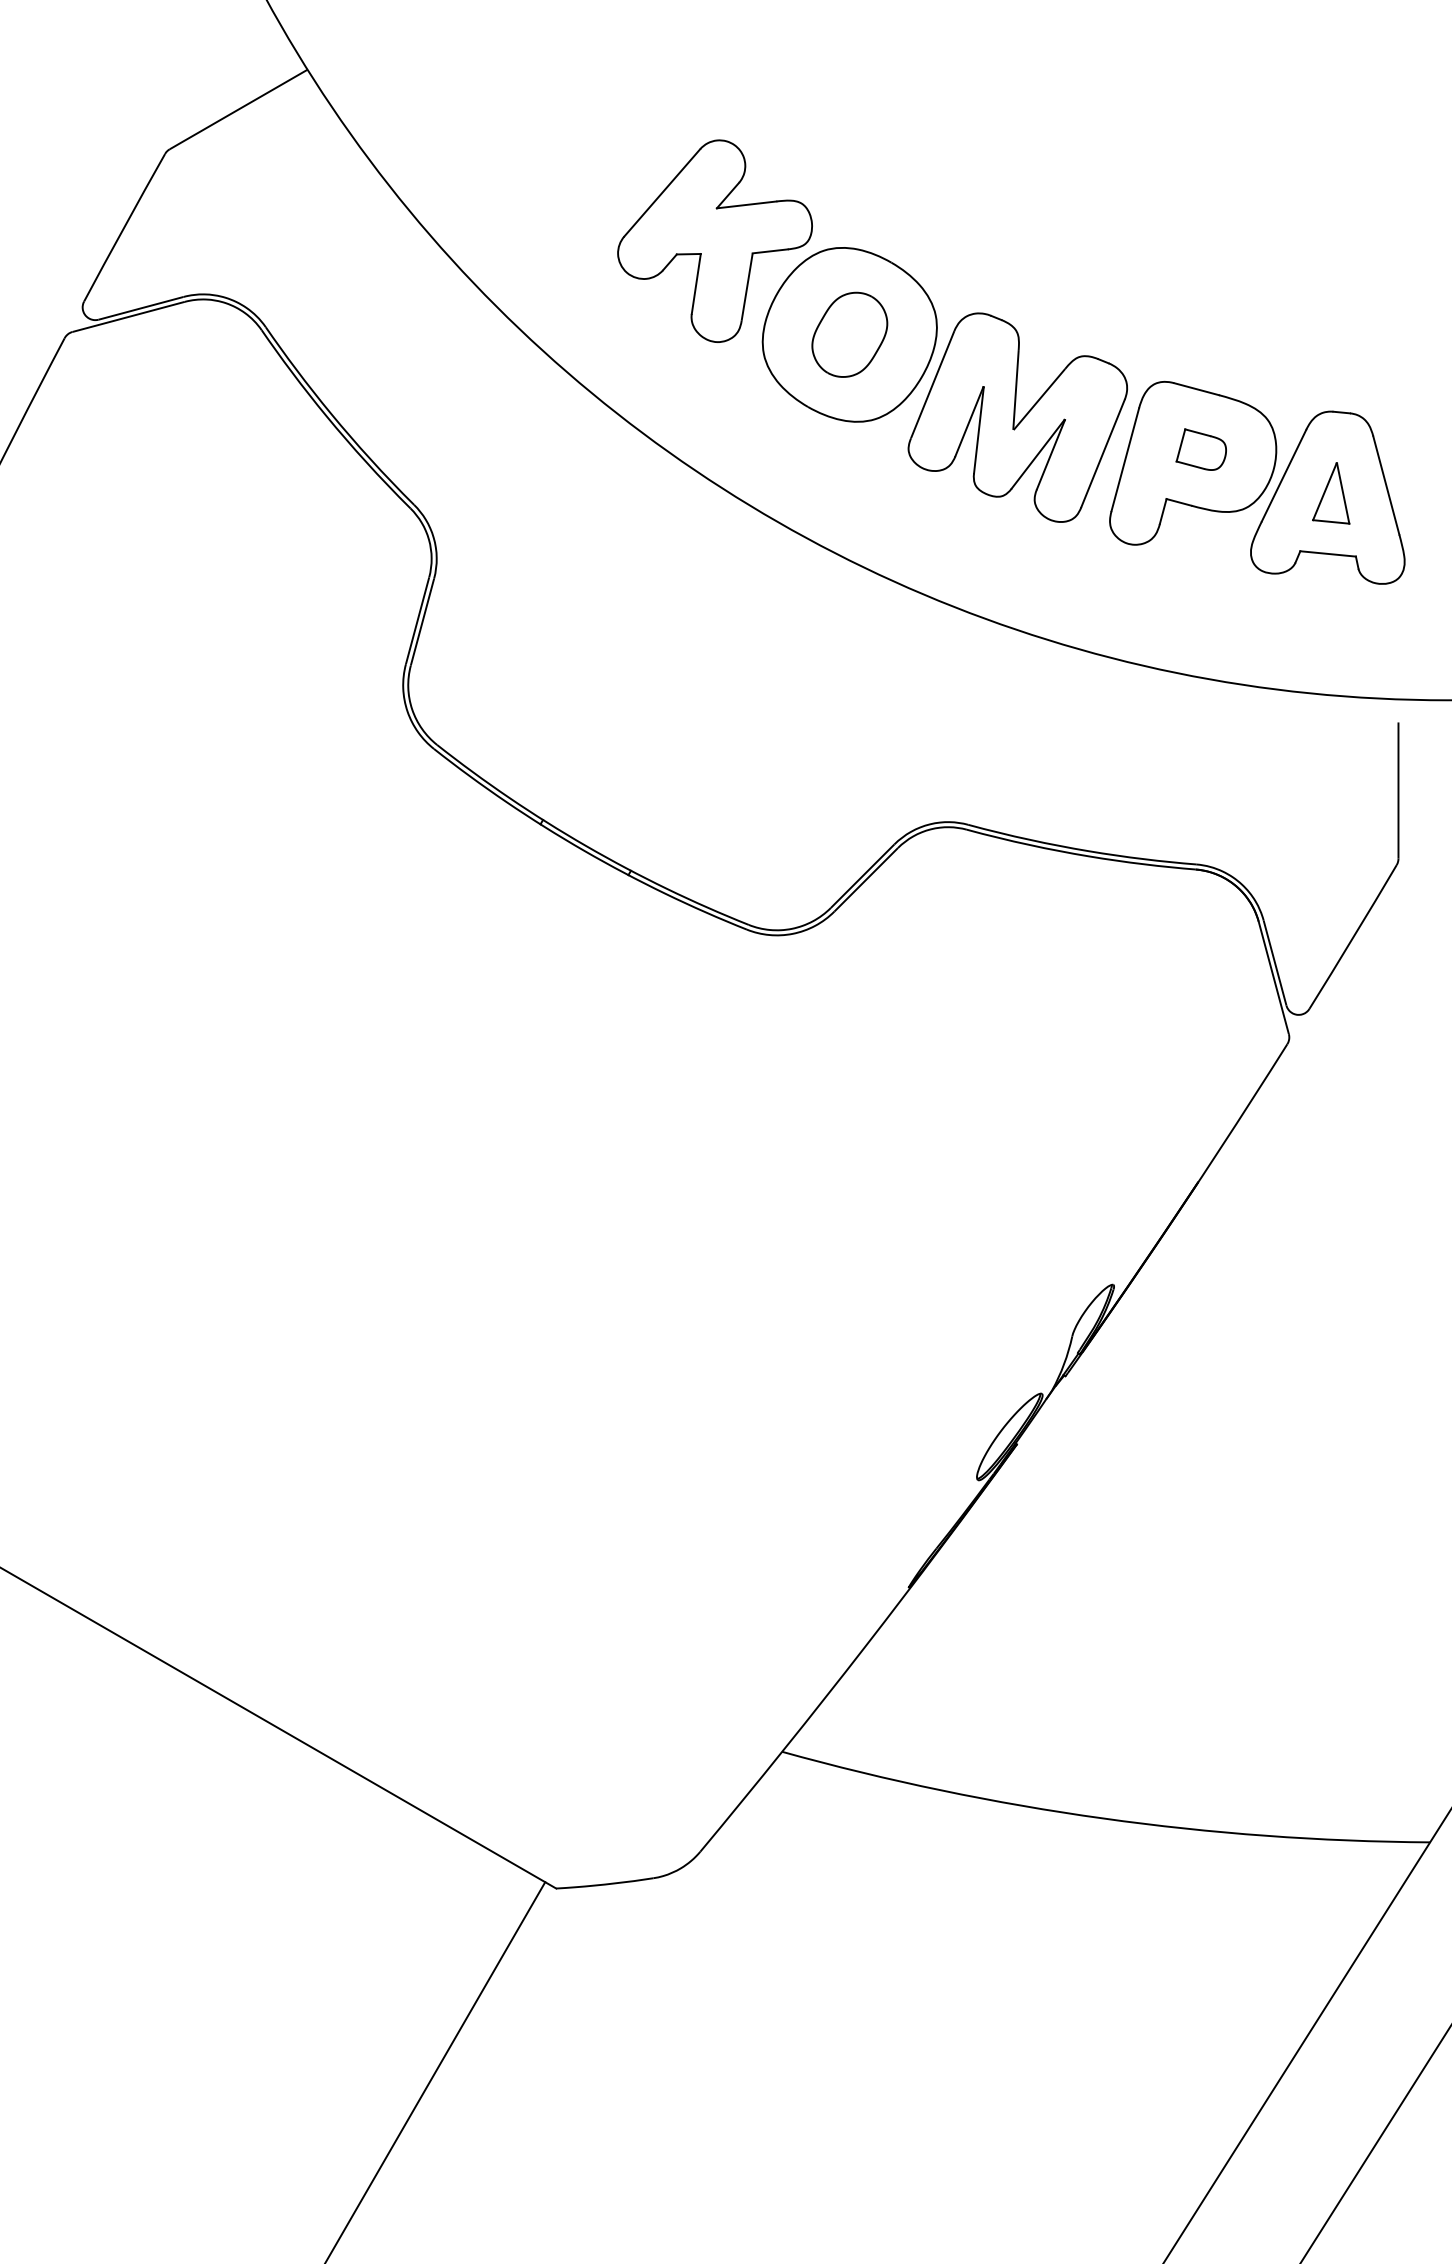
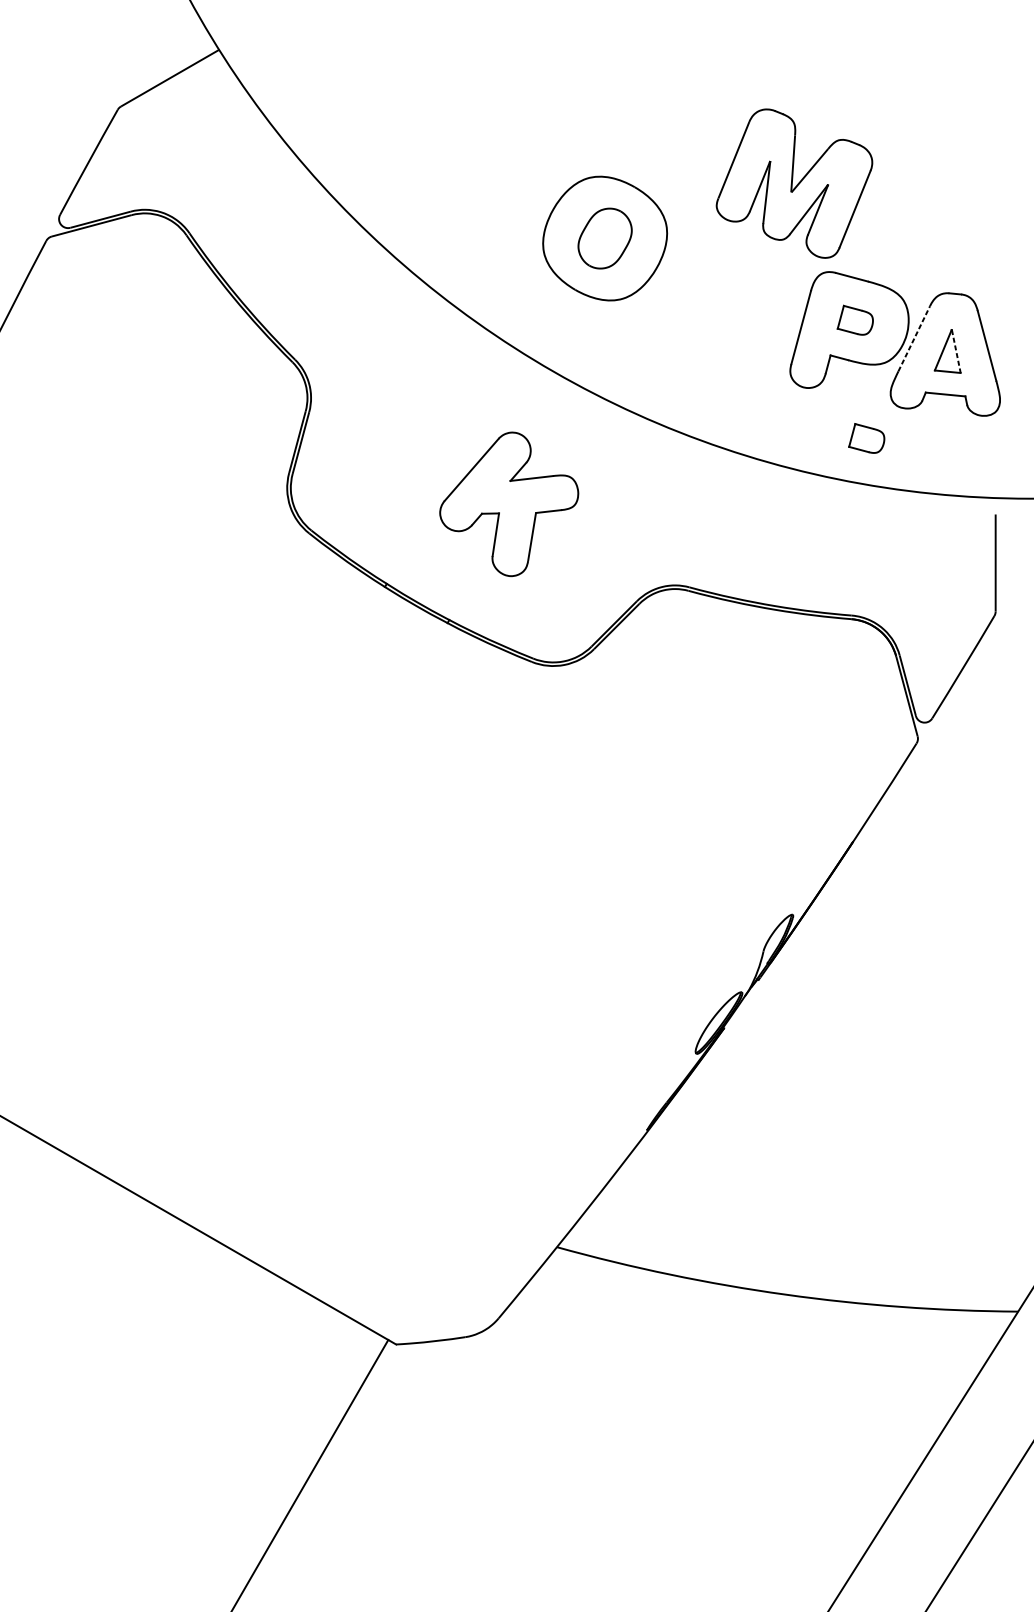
part: (714, 240) -> (508, 503), moved
part: (1017, 417) -> (794, 183), moved
line: (1284, 475) -> (914, 338), solid -> dashed
line: (1343, 493) -> (956, 351), solid -> dashed
part: (1216, 615) -> (866, 438), added

